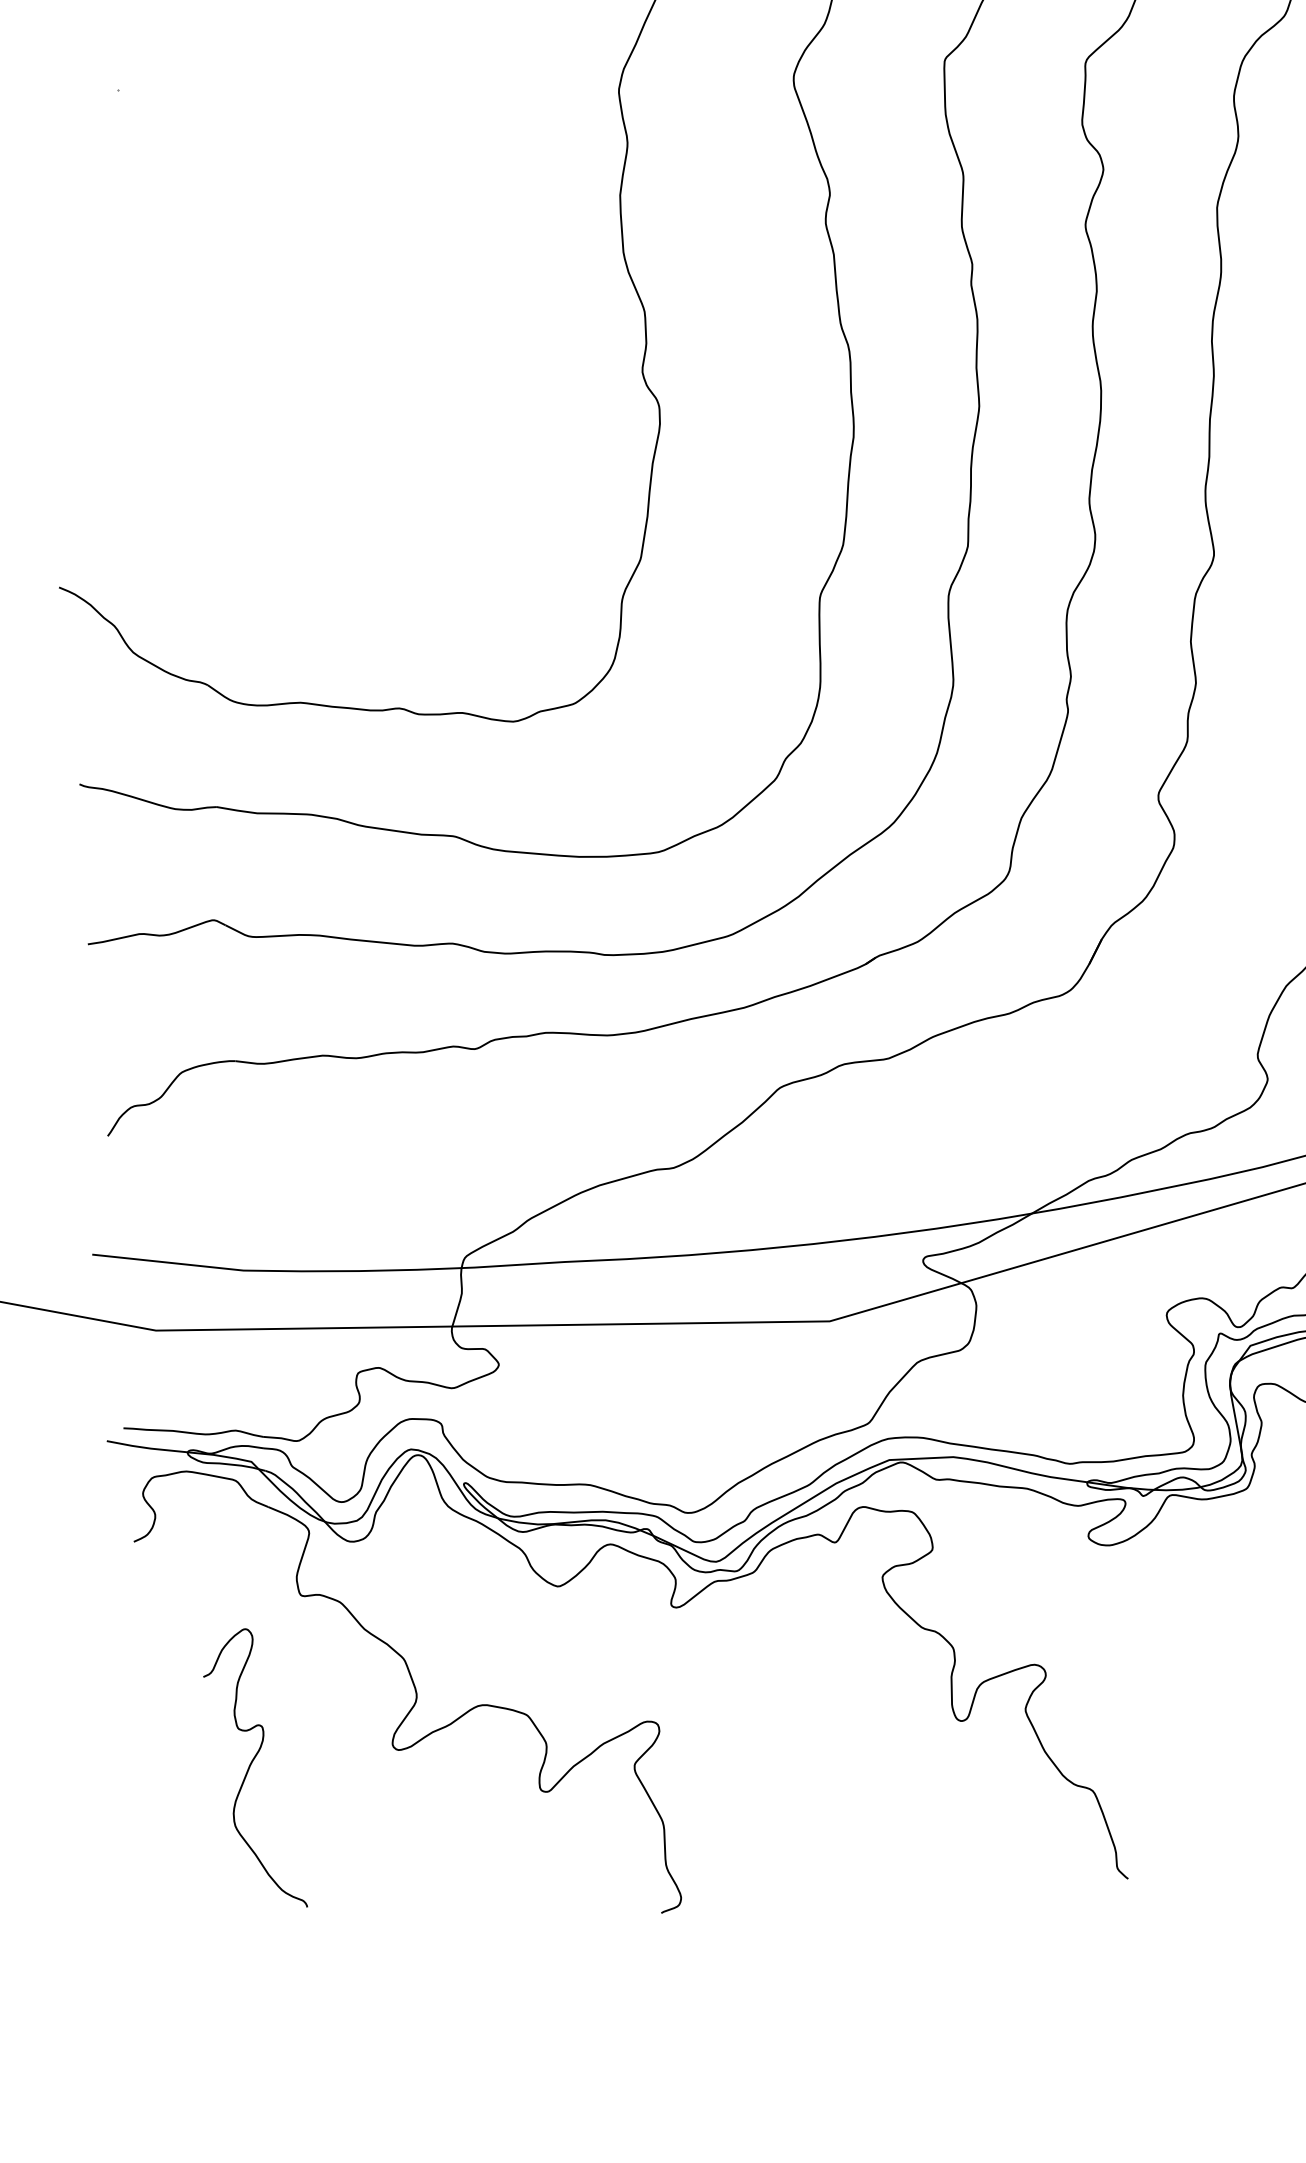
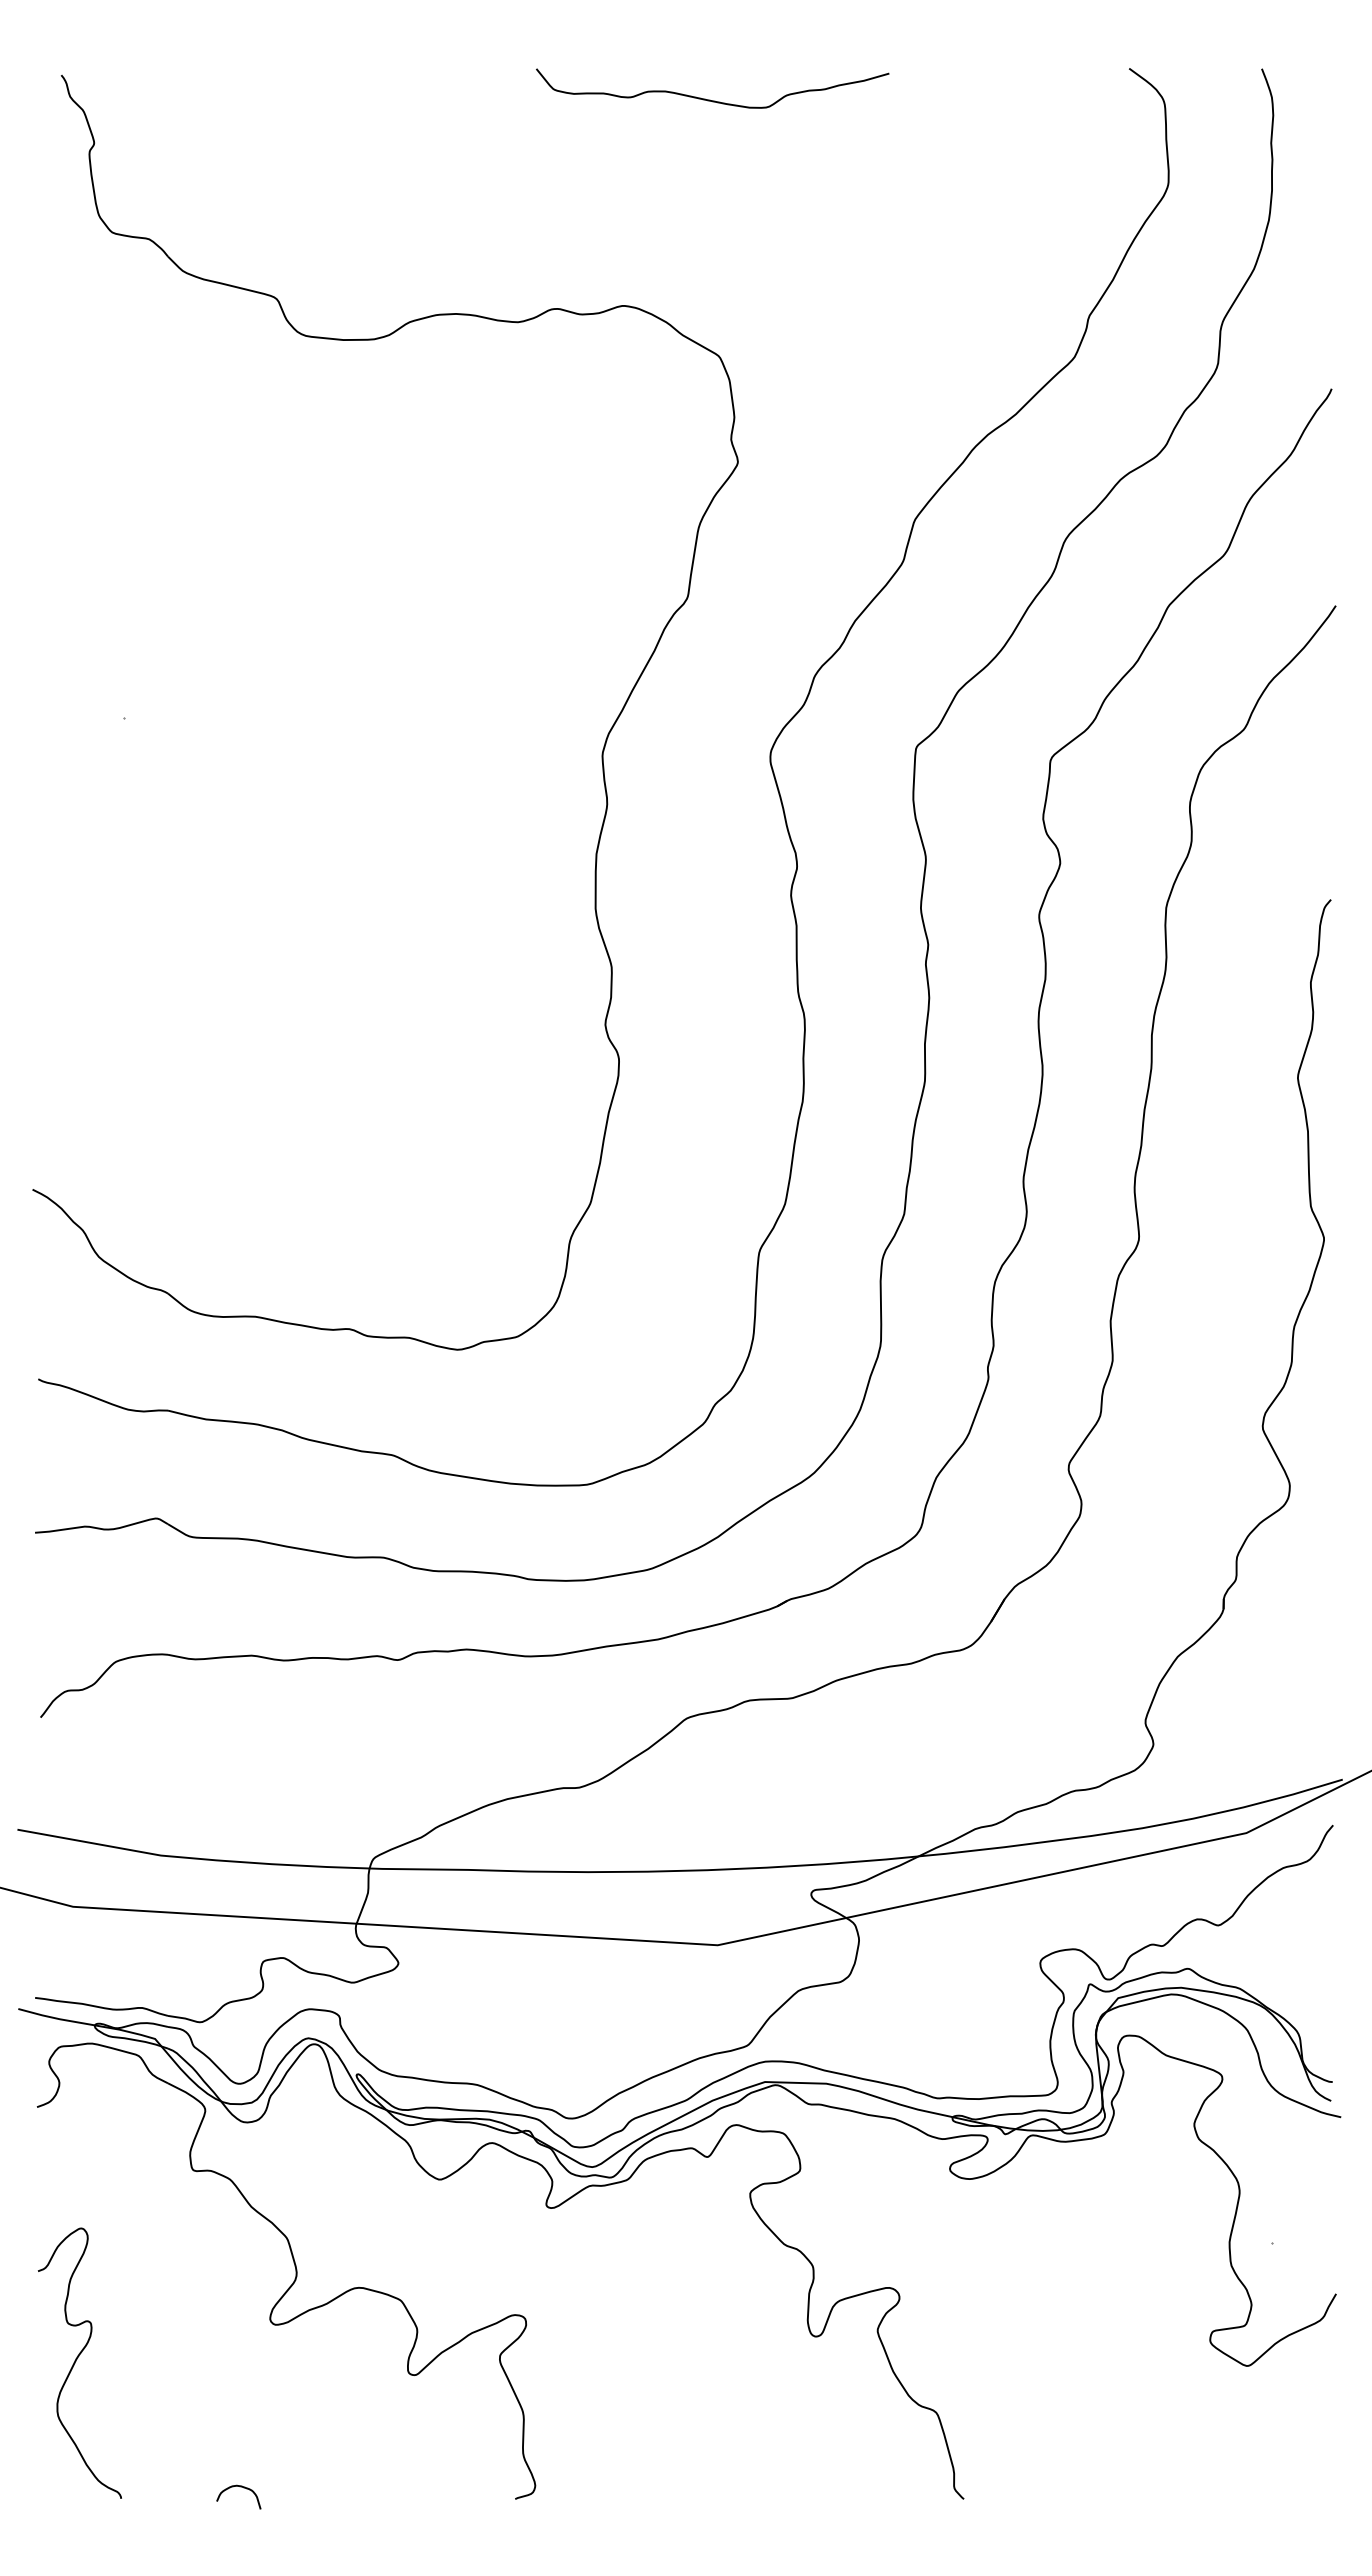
curve: (250, 1767) -> (76, 2361), moved
curve: (374, 1922) -> (240, 2487), added

